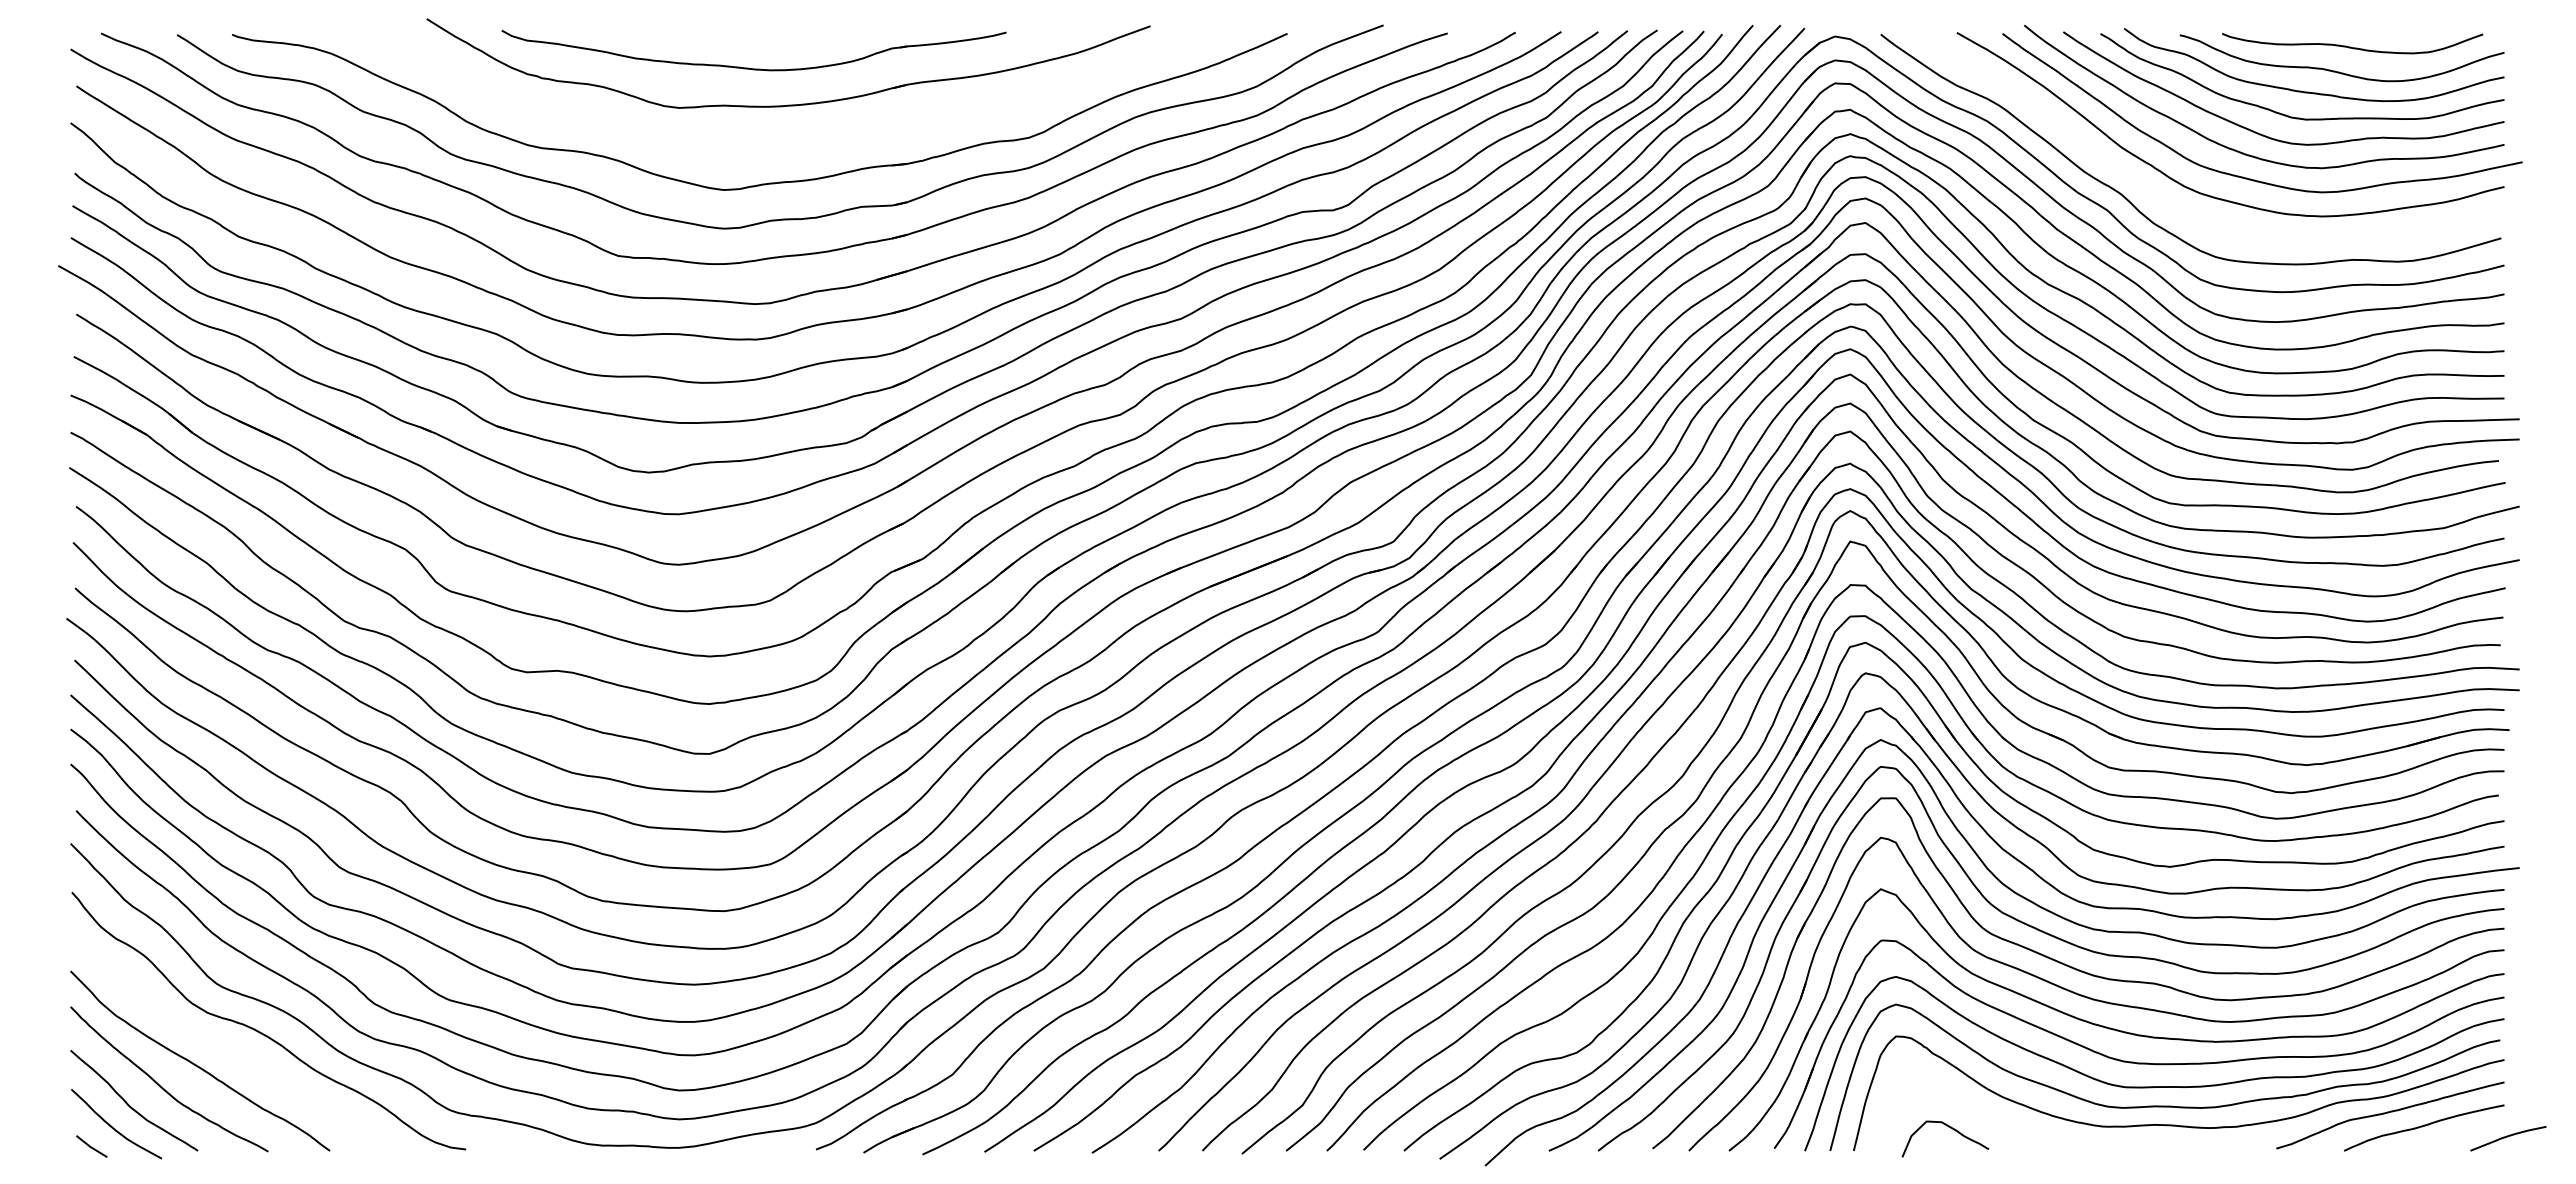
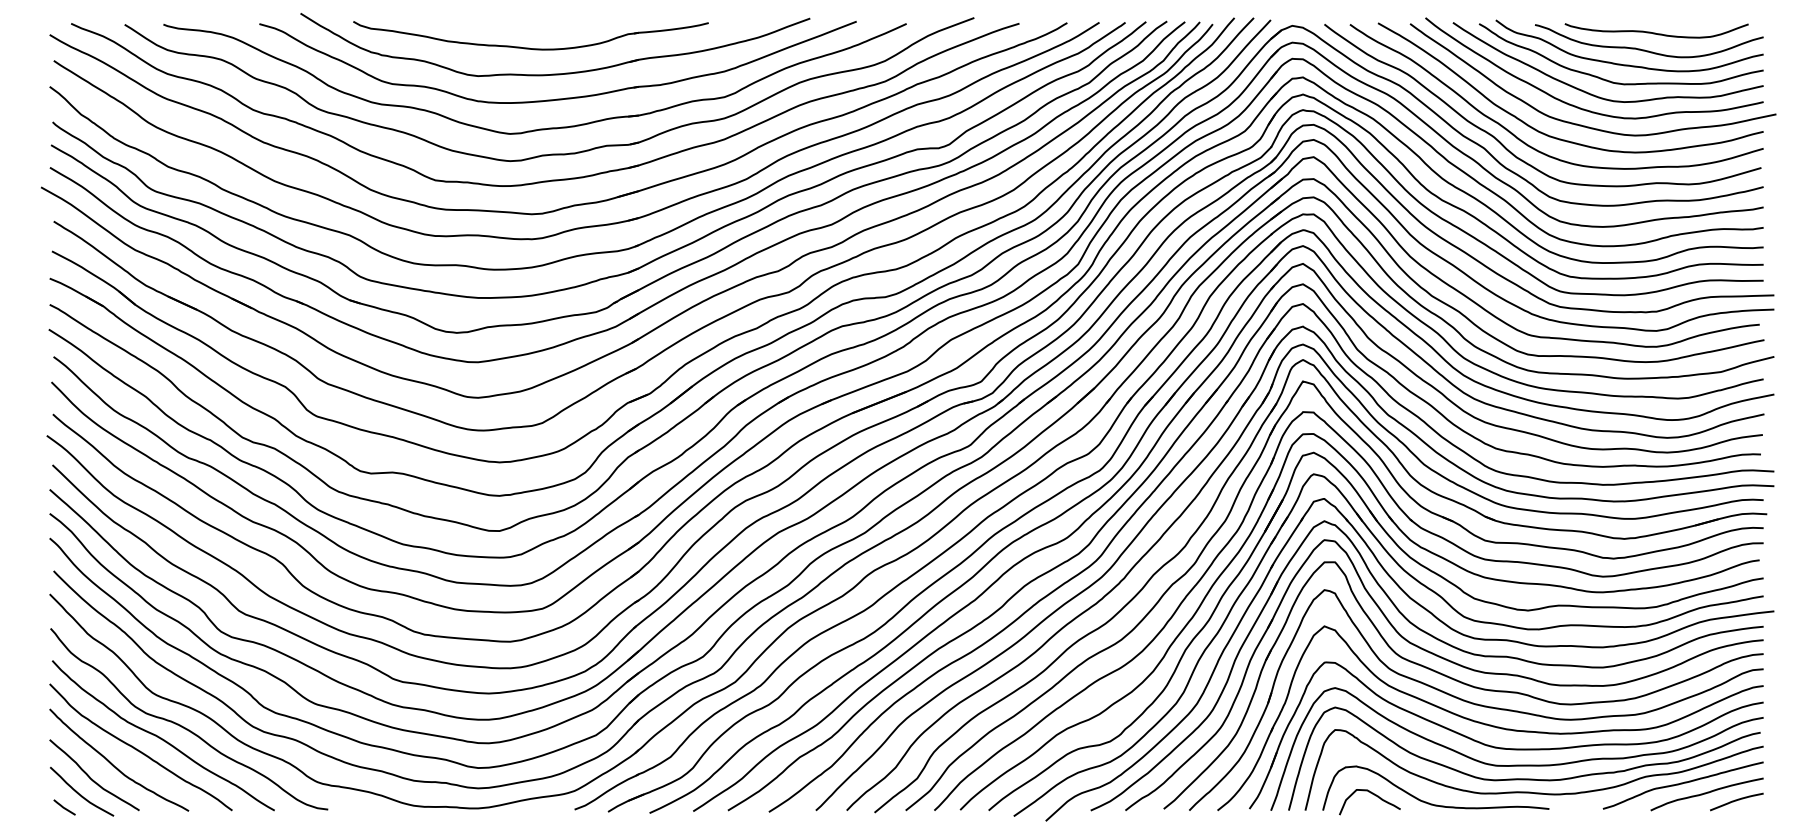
part: (797, 139) -> (561, 98), added
curve: (2163, 200) -> (1523, 141), added
curve: (230, 1048) -> (162, 738), added
curve: (2507, 1137) -> (1736, 801), moved
curve: (2031, 1140) -> (1430, 803), added

